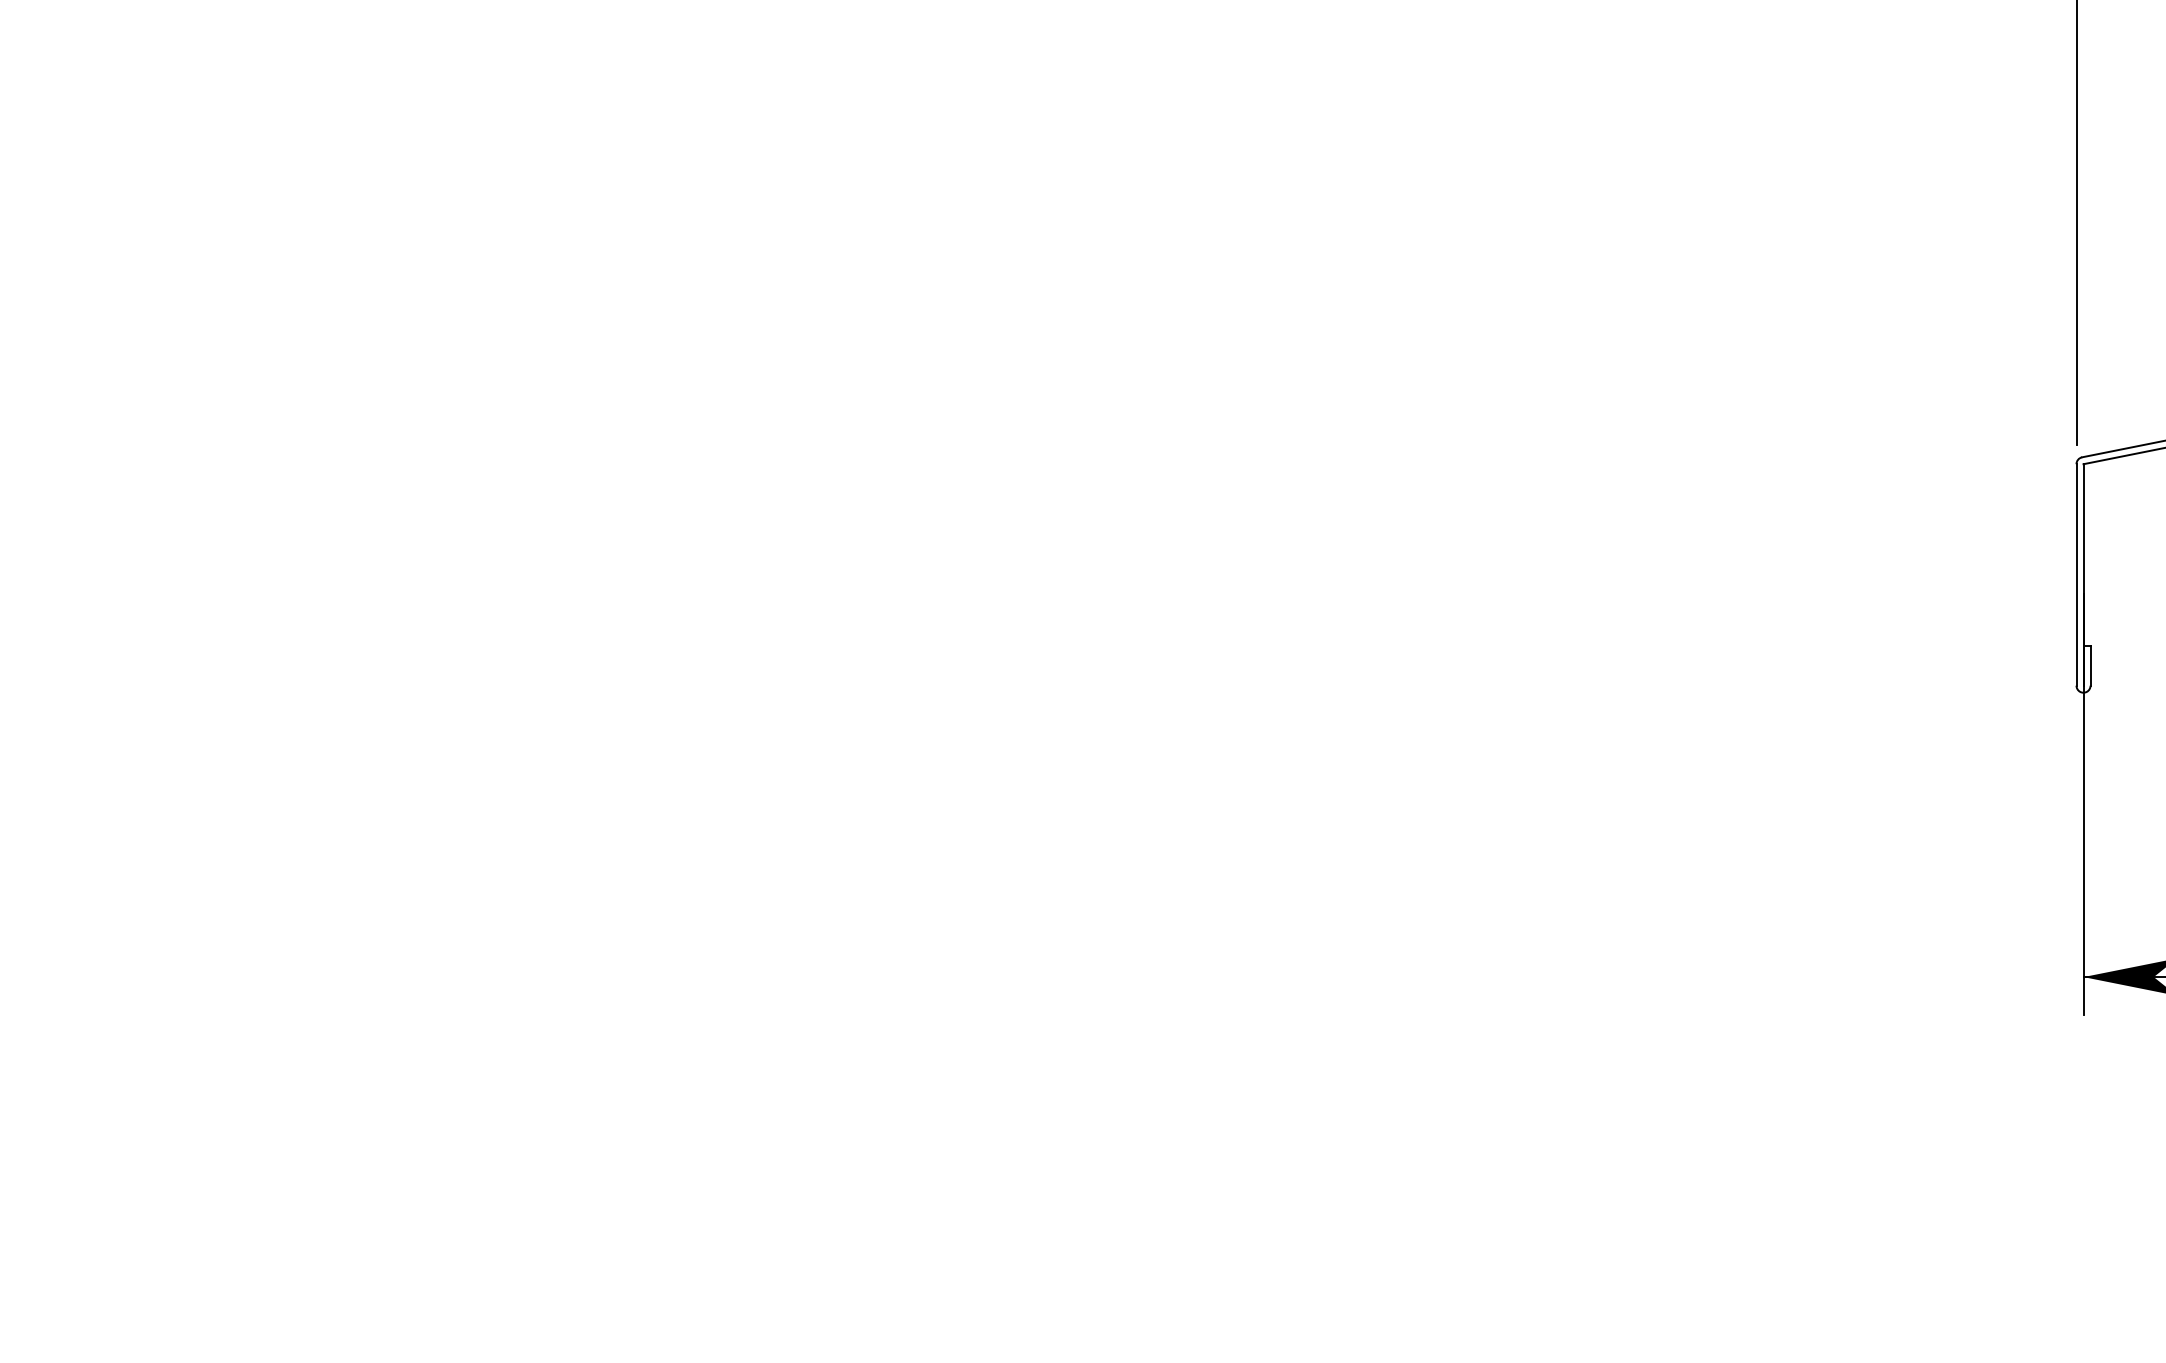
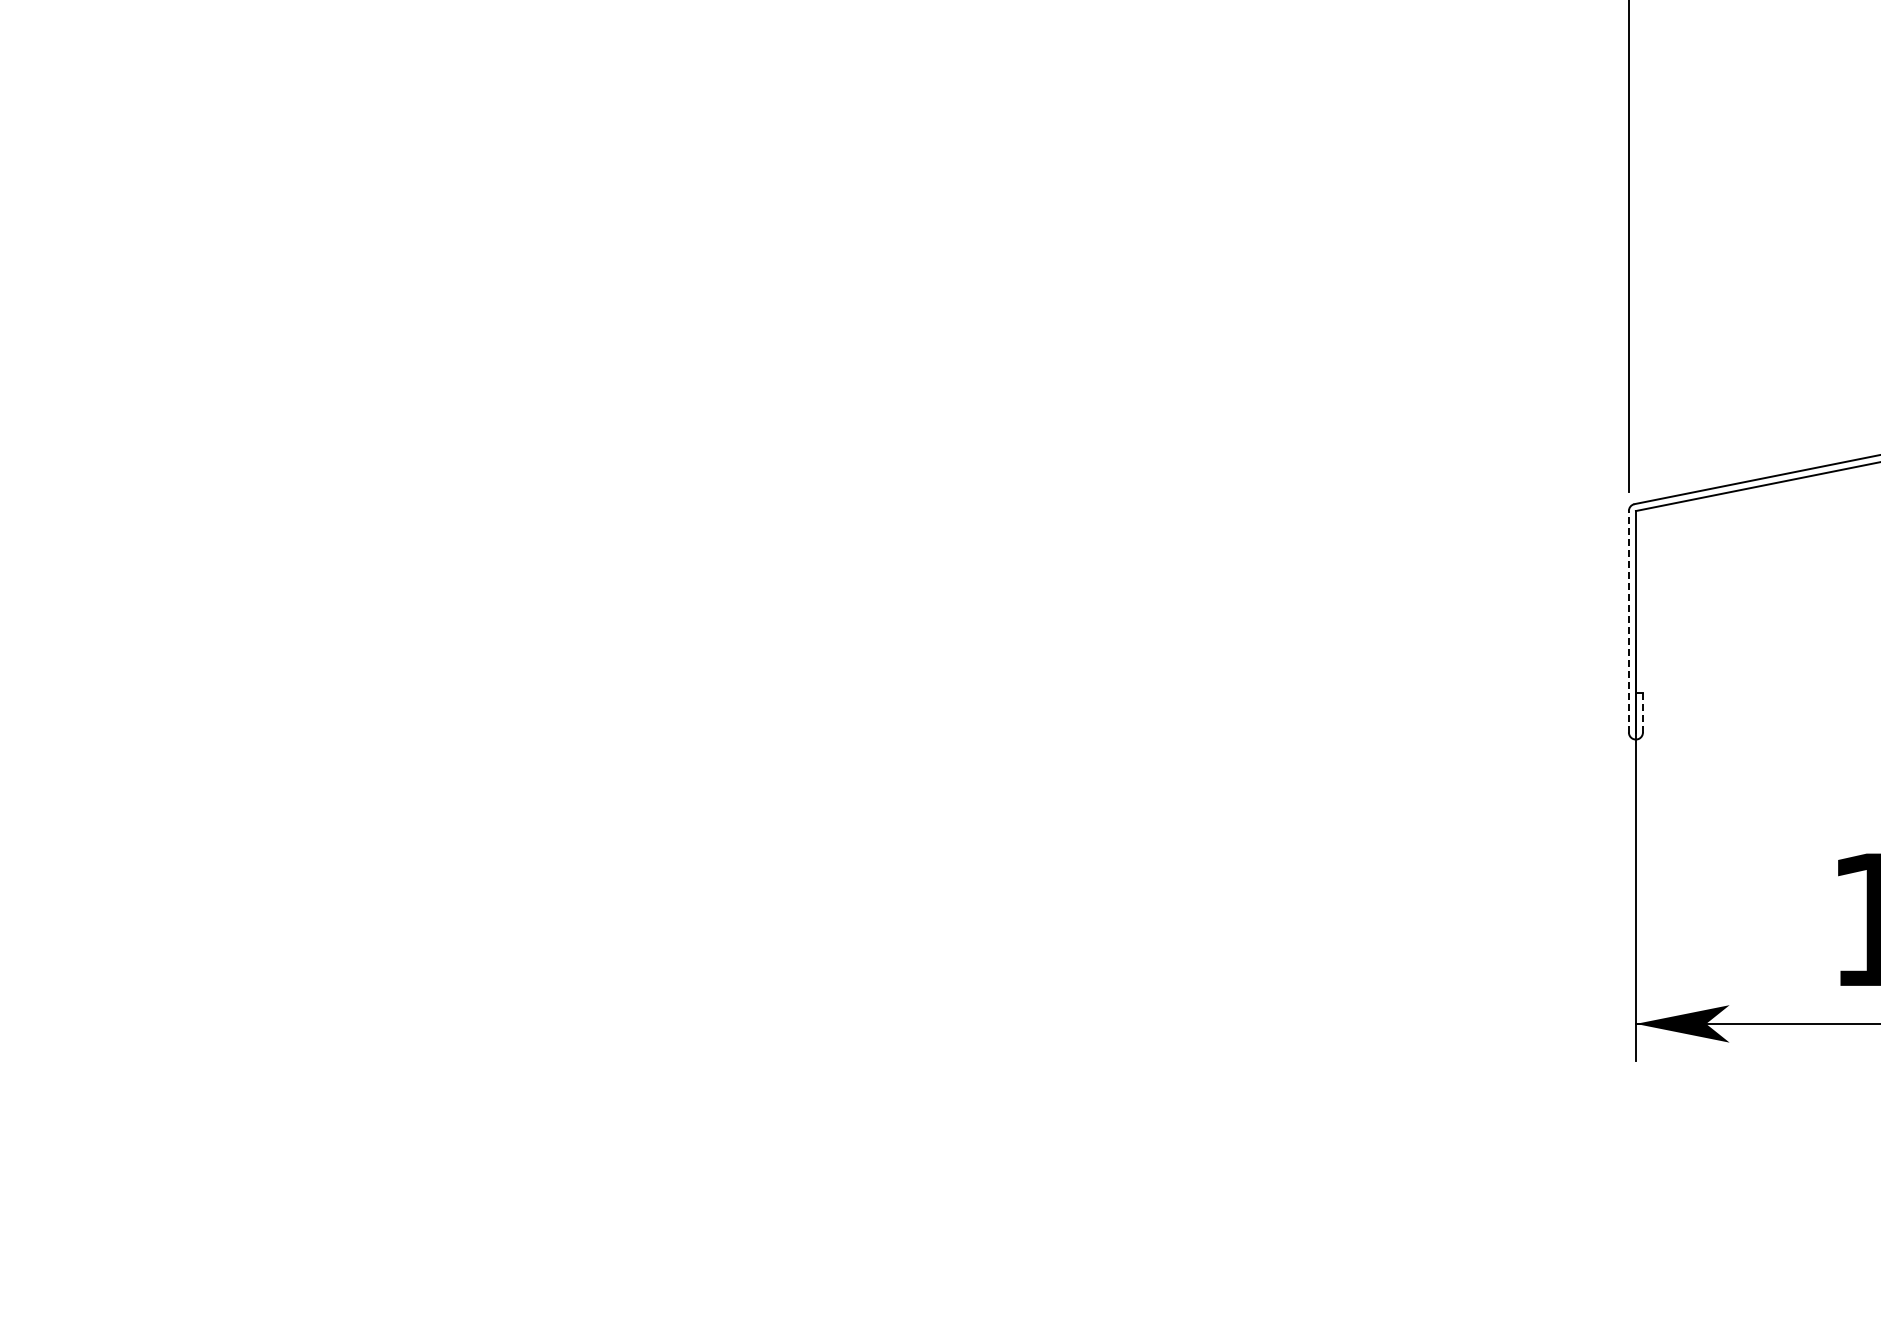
line: (2076, 574) -> (1628, 621), solid -> dashed
line: (2090, 665) -> (1642, 712), solid -> dashed

